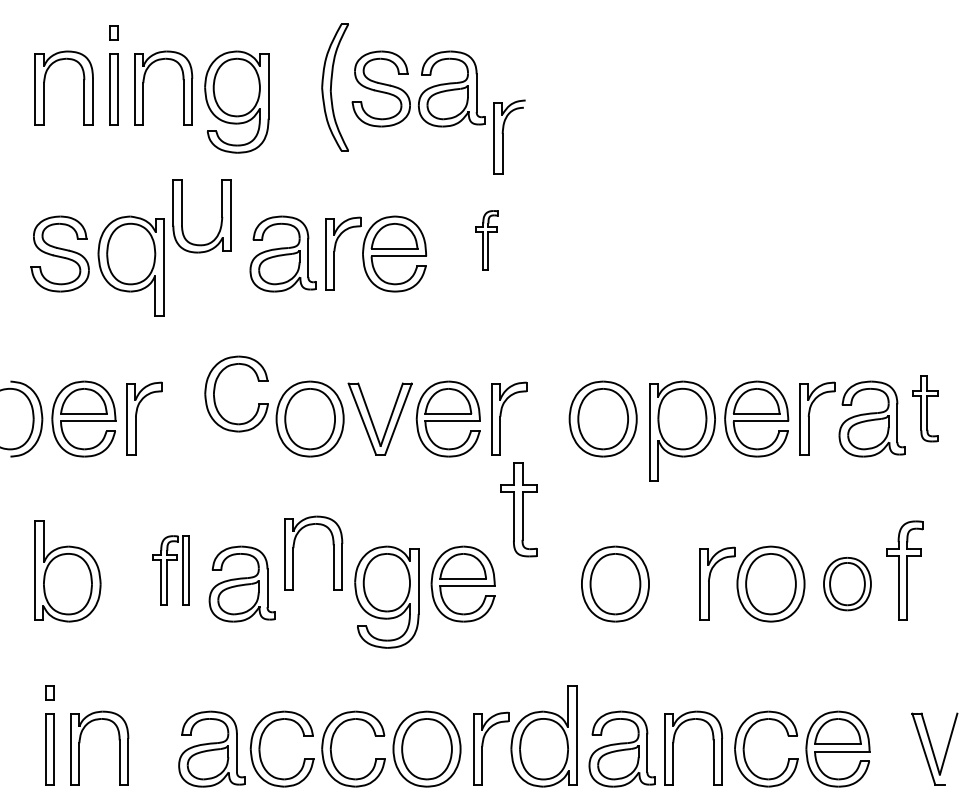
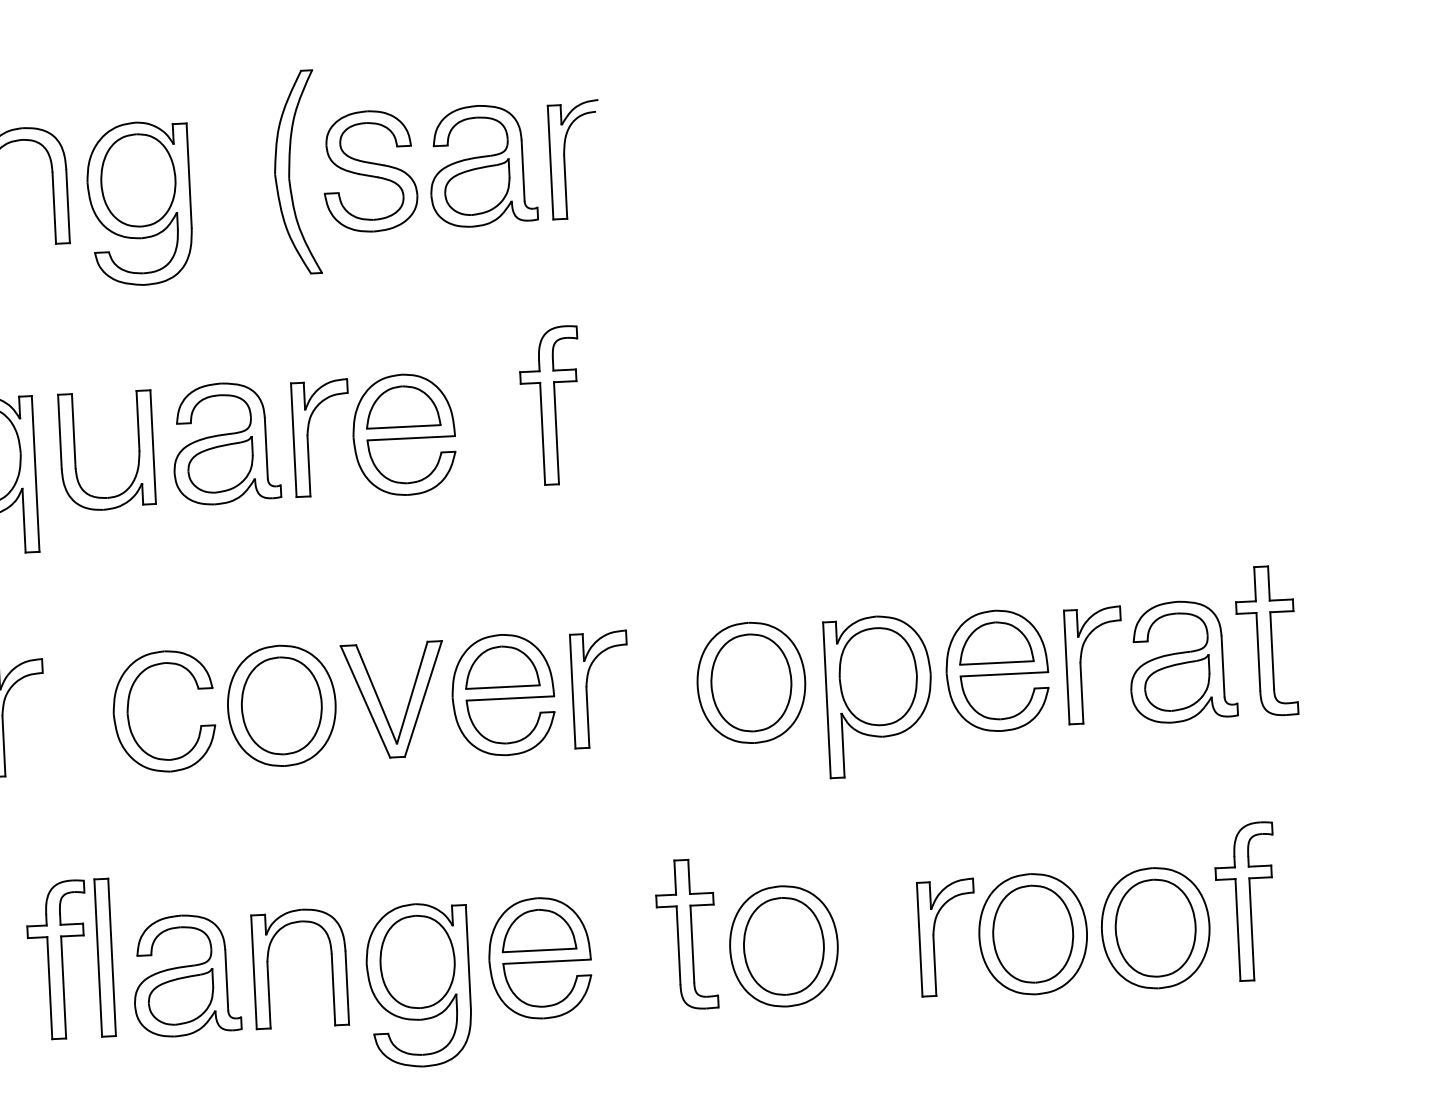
part: (509, 136) -> (575, 158), moved
part: (182, 216) -> (75, 453), moved
part: (486, 240) -> (550, 405), size x1.67
part: (215, 390) -> (129, 707), moved
part: (924, 408) -> (1265, 640), size x1.43
part: (518, 509) -> (685, 934), moved
part: (294, 547) -> (269, 960), moved
part: (170, 570) -> (69, 959), size x1.43
part: (847, 583) -> (1155, 927), size x1.43

